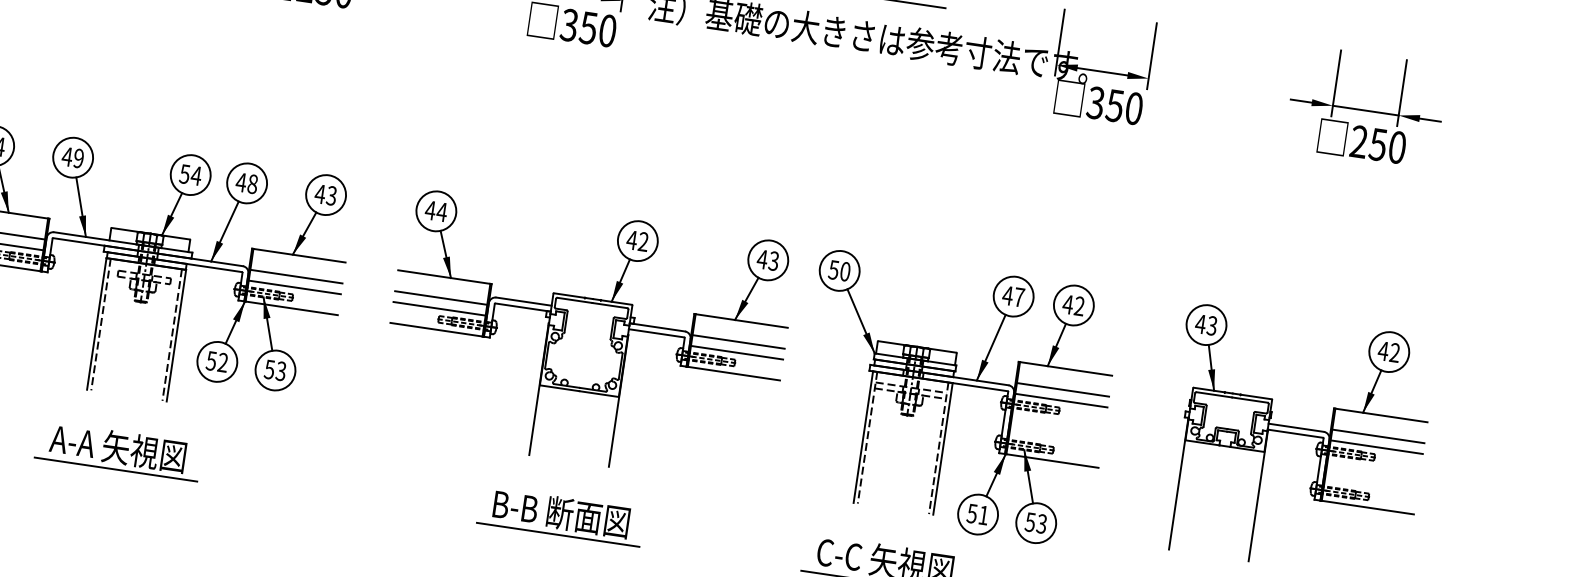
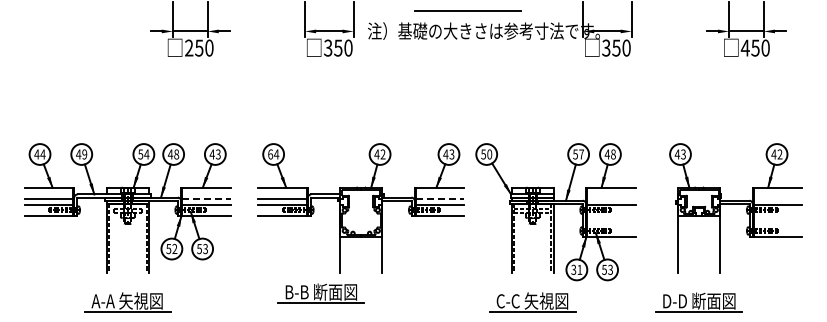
text: (1357, 140) -> (744, 47), 250 -> 450
text: (428, 210) -> (269, 154), 44 -> 64
line: (296, 275) -> (206, 198), solid -> dashed
text: (1007, 295) -> (575, 154), 47 -> 57
text: (1079, 306) -> (613, 154), 42 -> 48
line: (739, 341) -> (440, 198), solid -> dashed
line: (1061, 388) -> (610, 198), removed
line: (1377, 435) -> (777, 198), removed
text: (971, 512) -> (573, 269), 51 -> 31
part: (559, 515) -> (320, 293), moved

